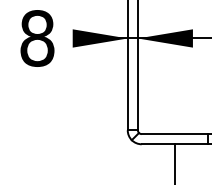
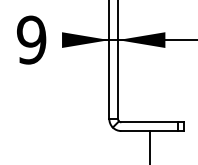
text: (37, 37) -> (31, 39), 8 -> 9

